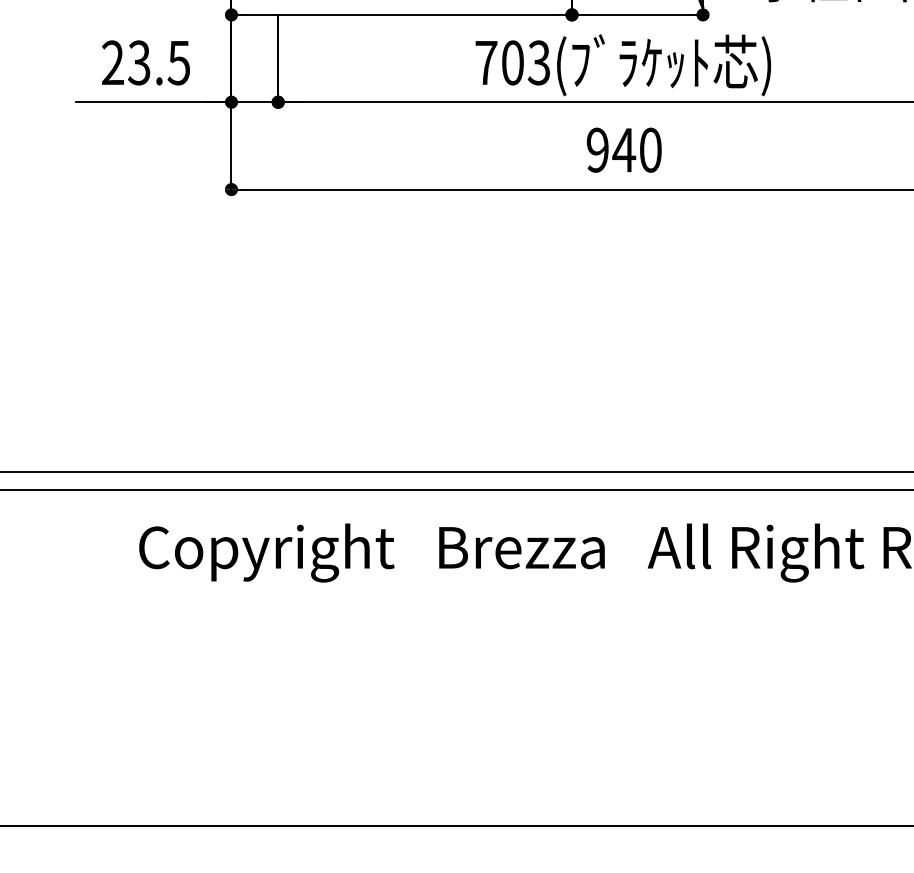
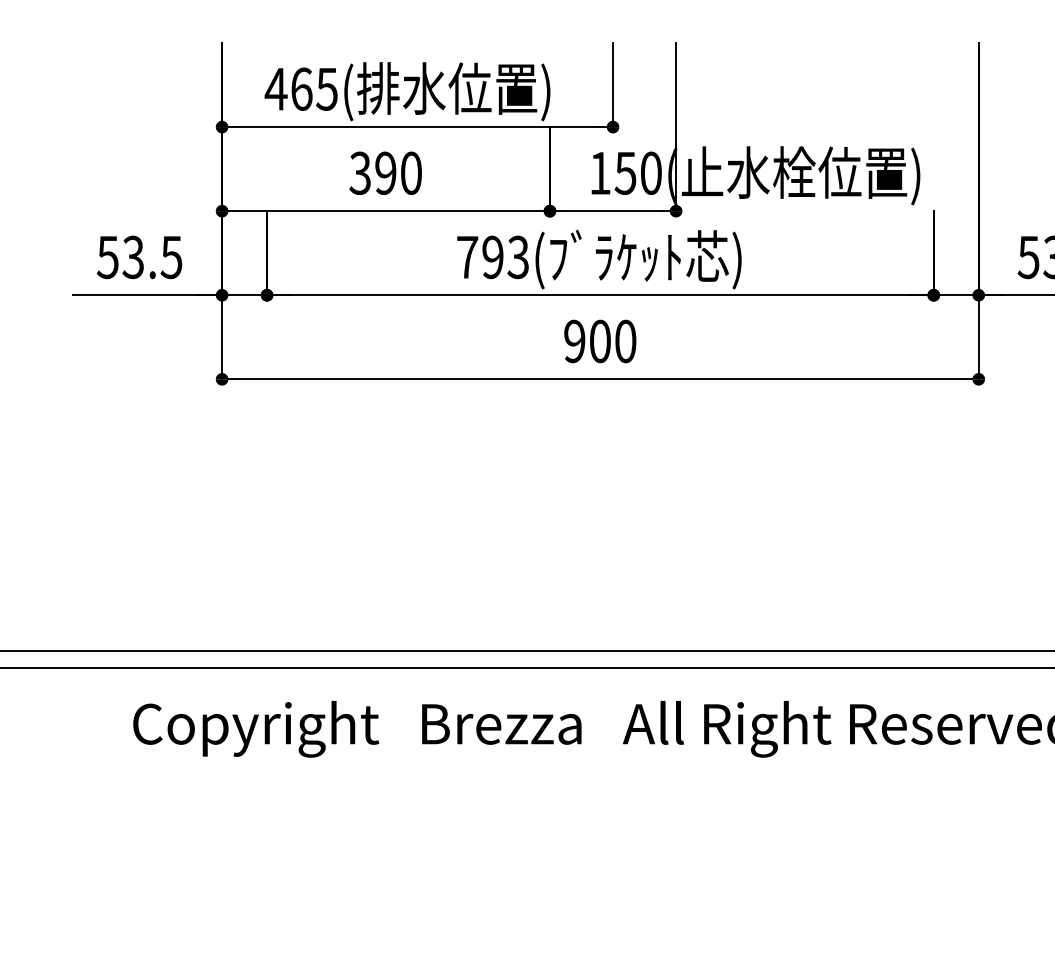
text: (112, 63) -> (107, 257), 23.5 -> 53.5
text: (512, 63) -> (492, 257), 703( -> 793(
text: (623, 150) -> (599, 341), 940 -> 900

